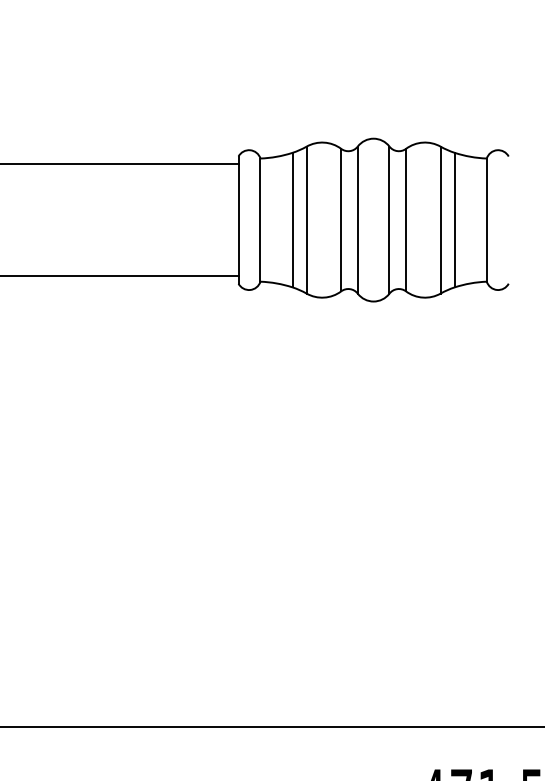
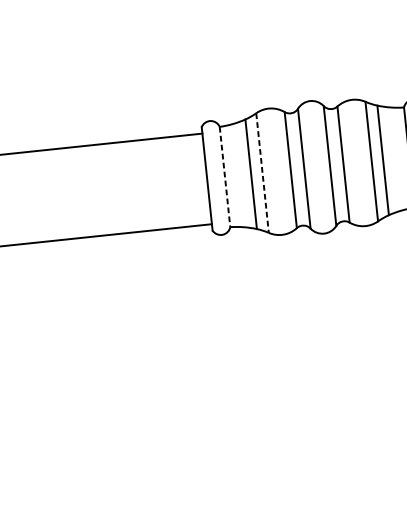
line: (260, 220) -> (225, 177), solid -> dashed
line: (306, 220) -> (262, 173), solid -> dashed

